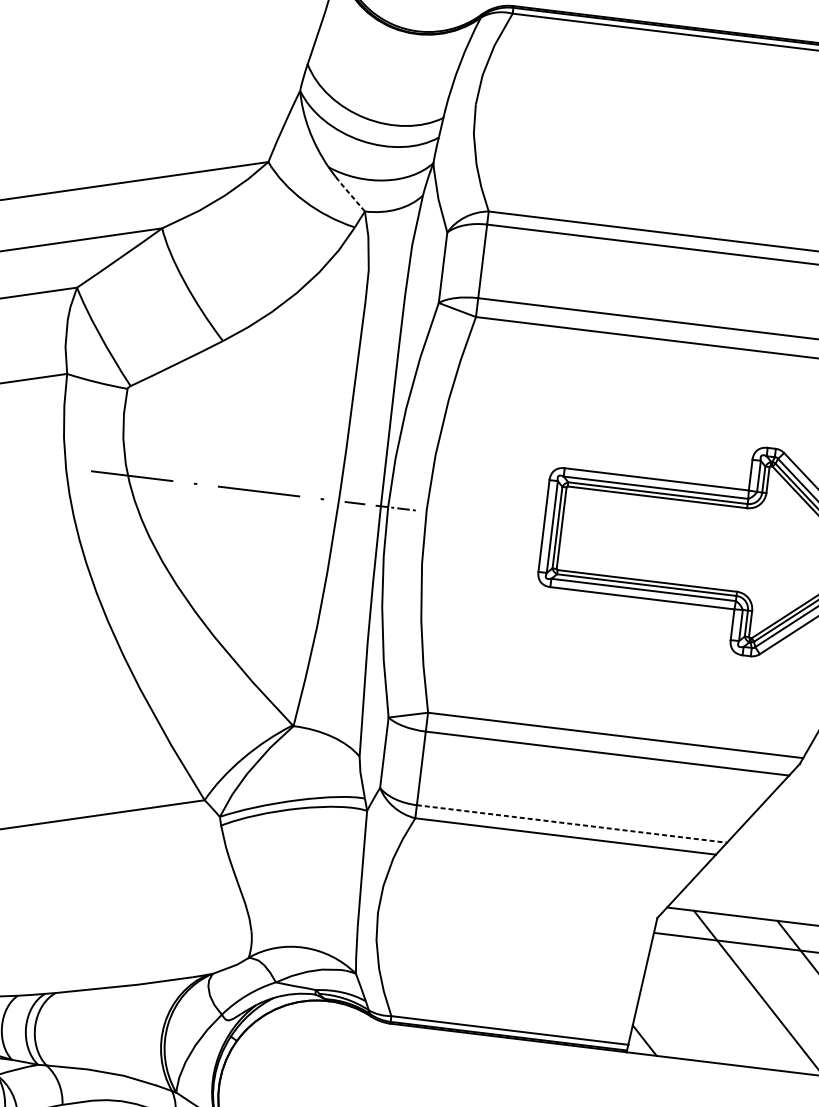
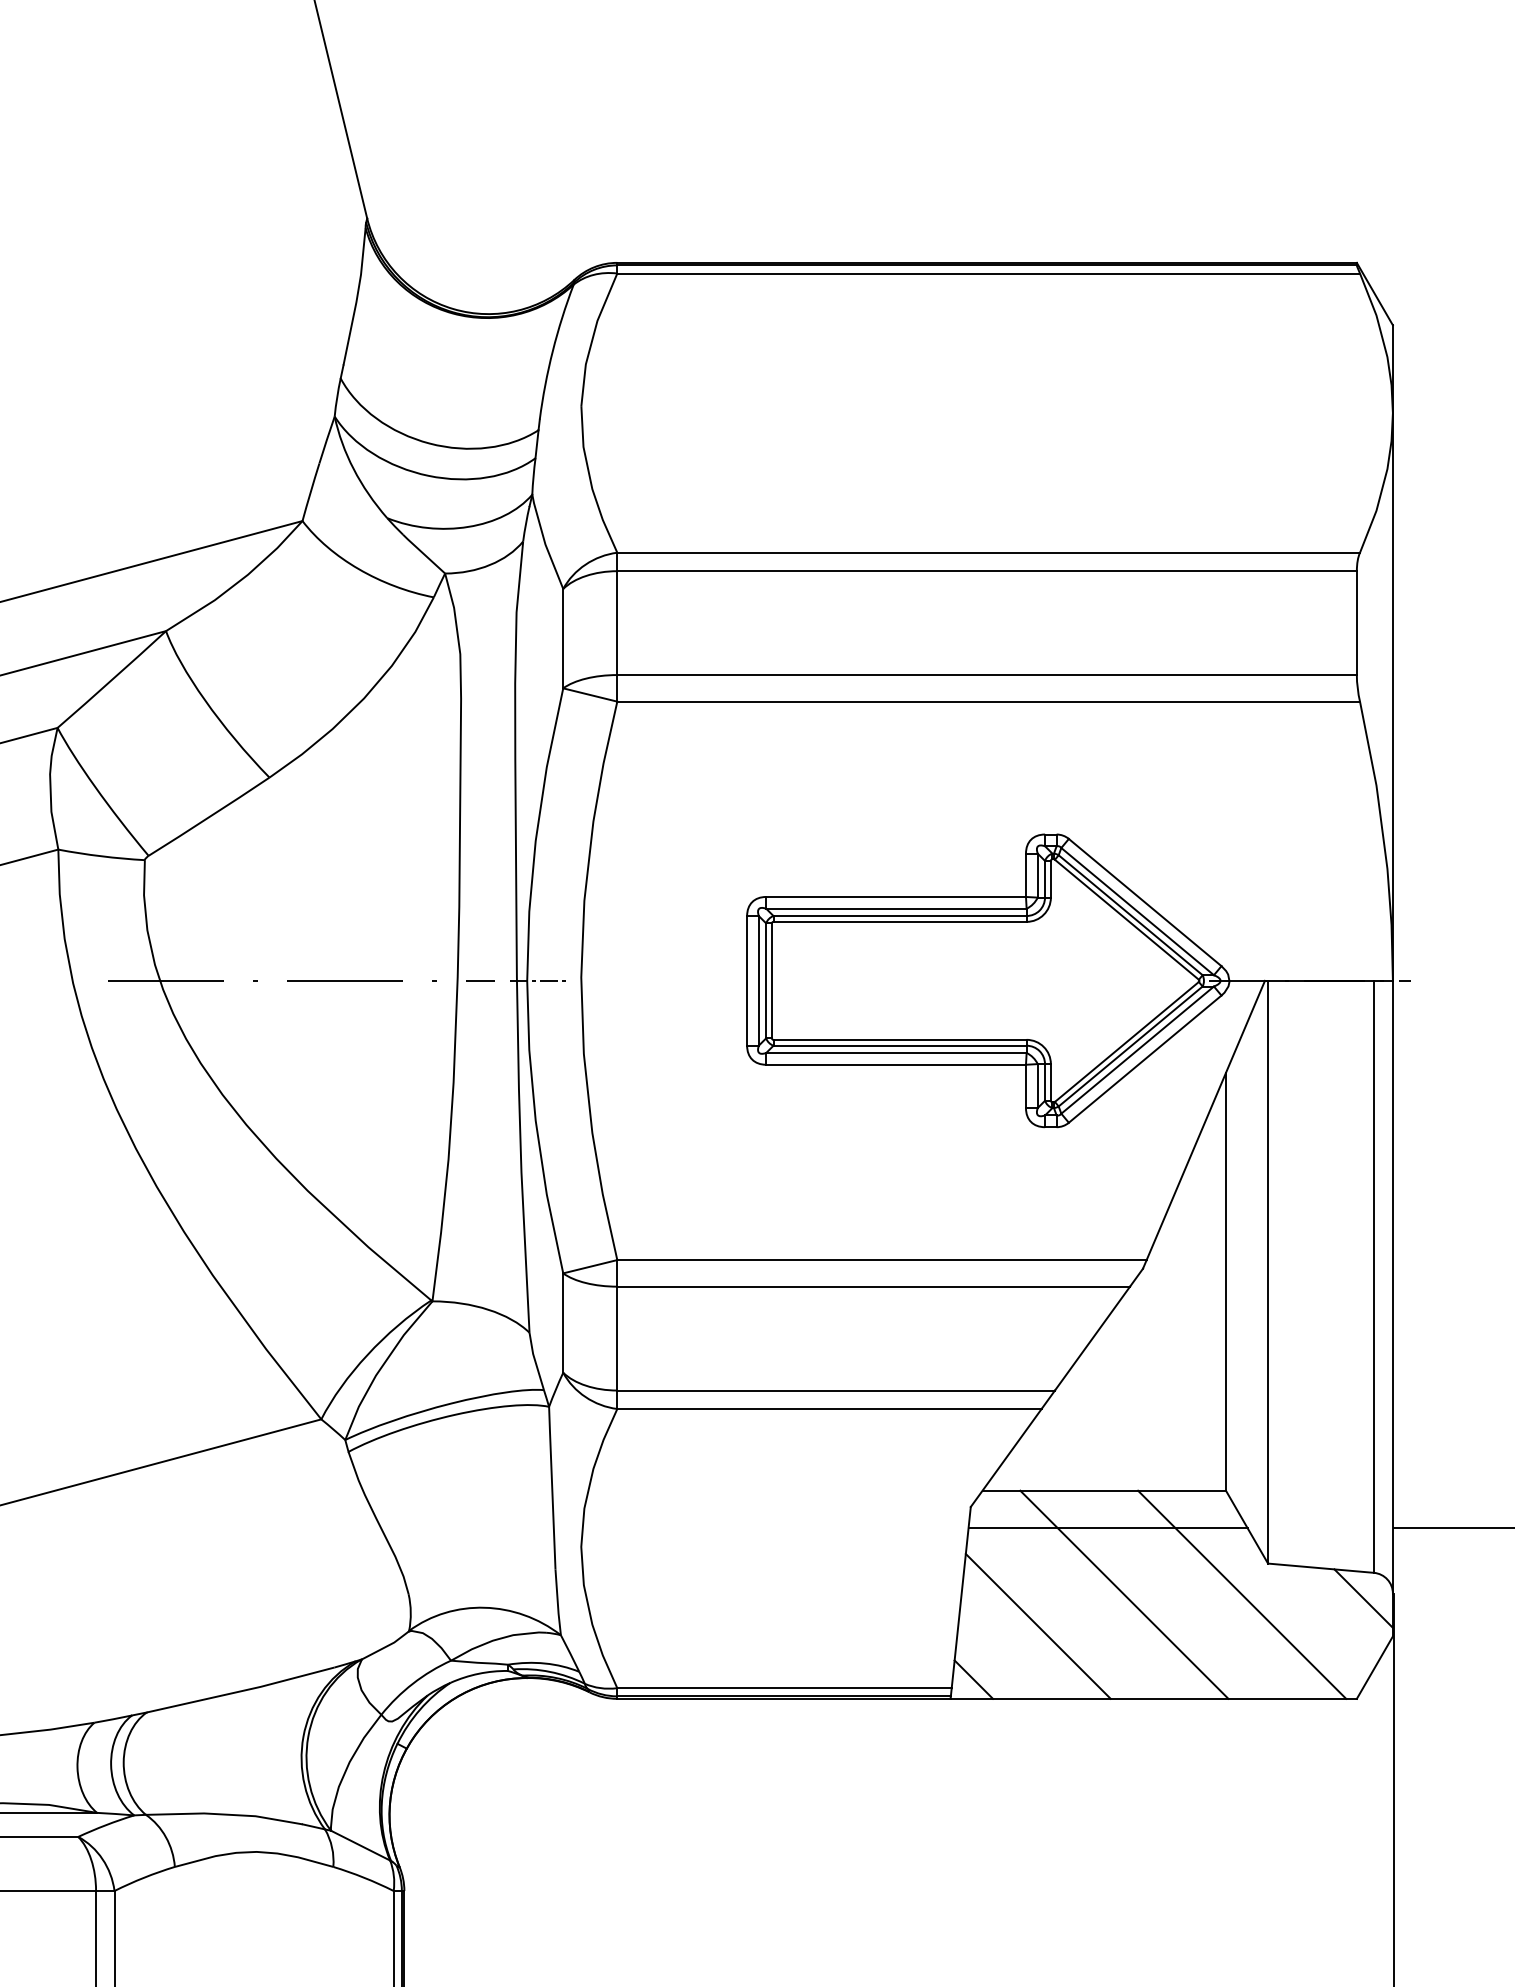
line: (351, 195) -> (423, 553), dashed -> solid
line: (572, 823) -> (836, 1390), dashed -> solid
line: (694, 1007) -> (1037, 1625), added

